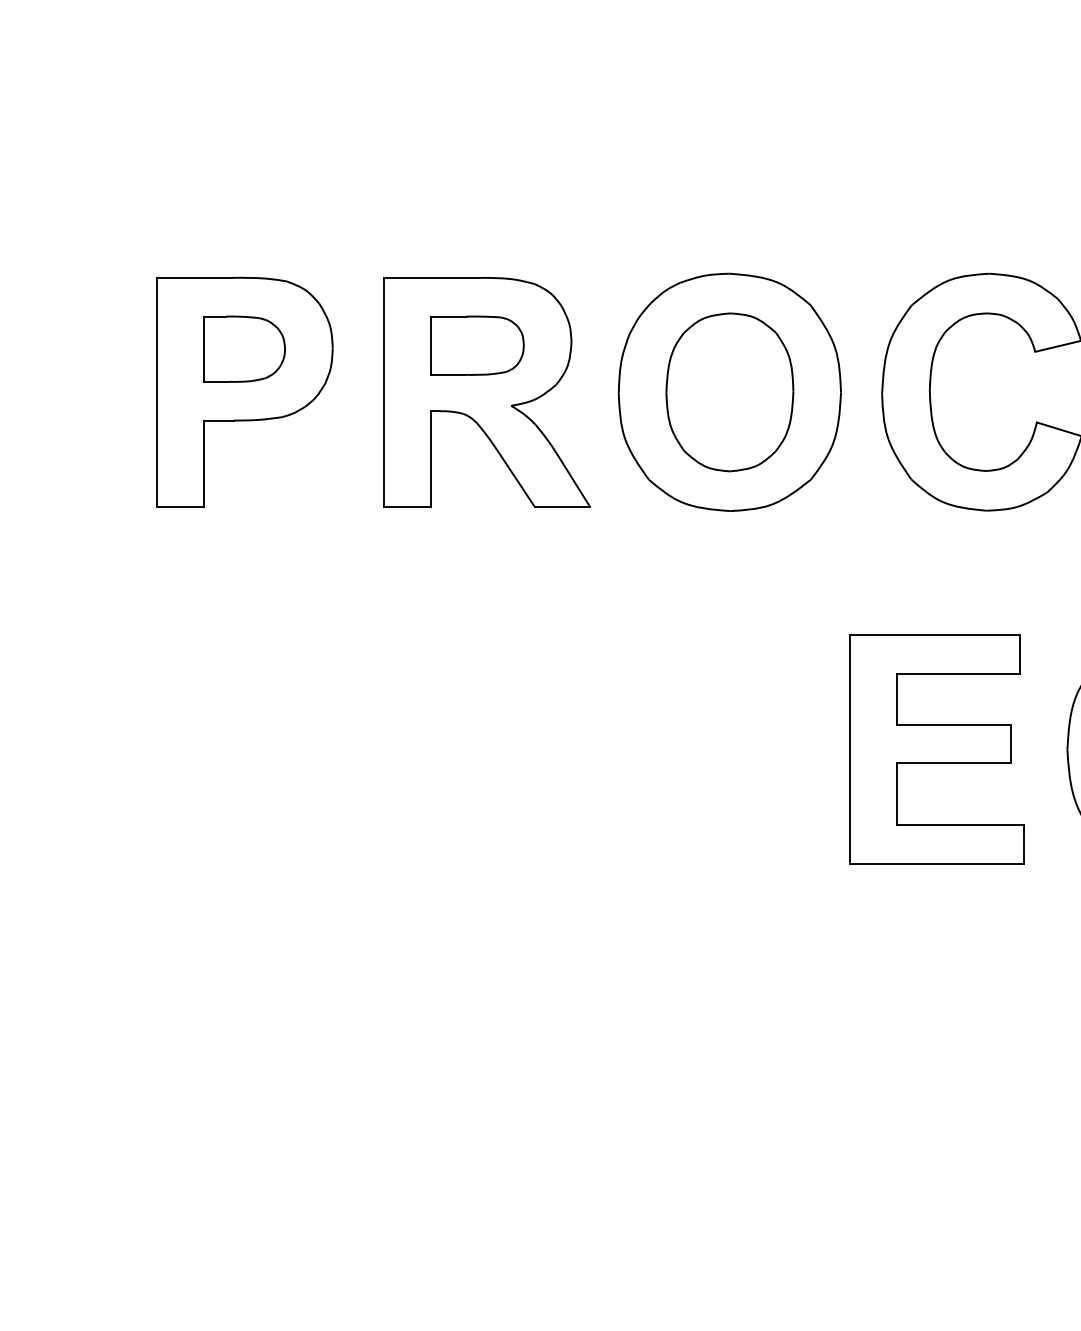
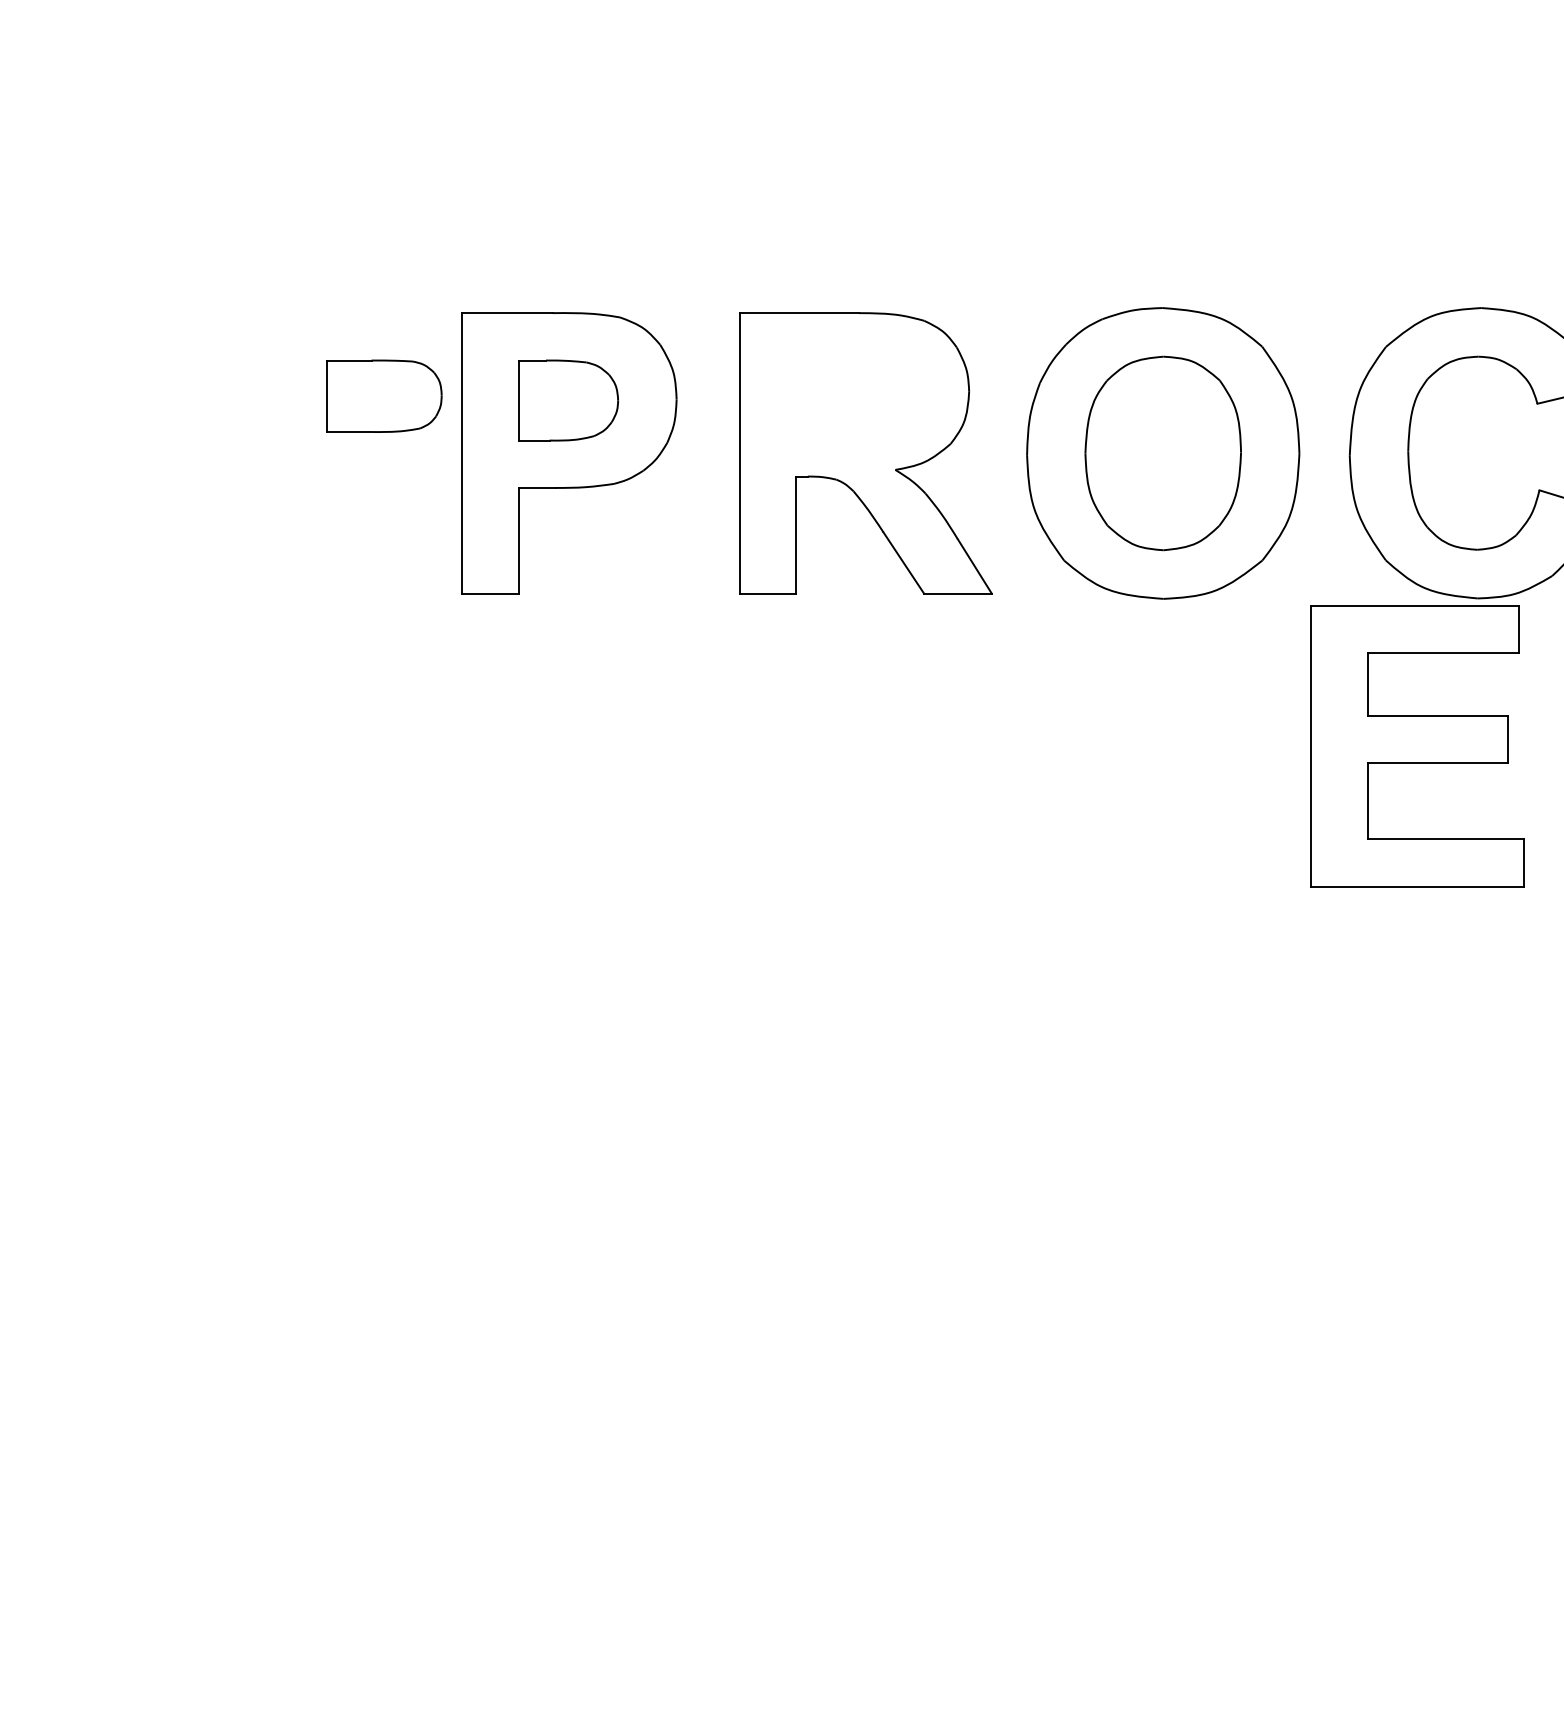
part: (477, 345) -> (384, 395), moved
part: (937, 749) -> (1417, 746), moved

